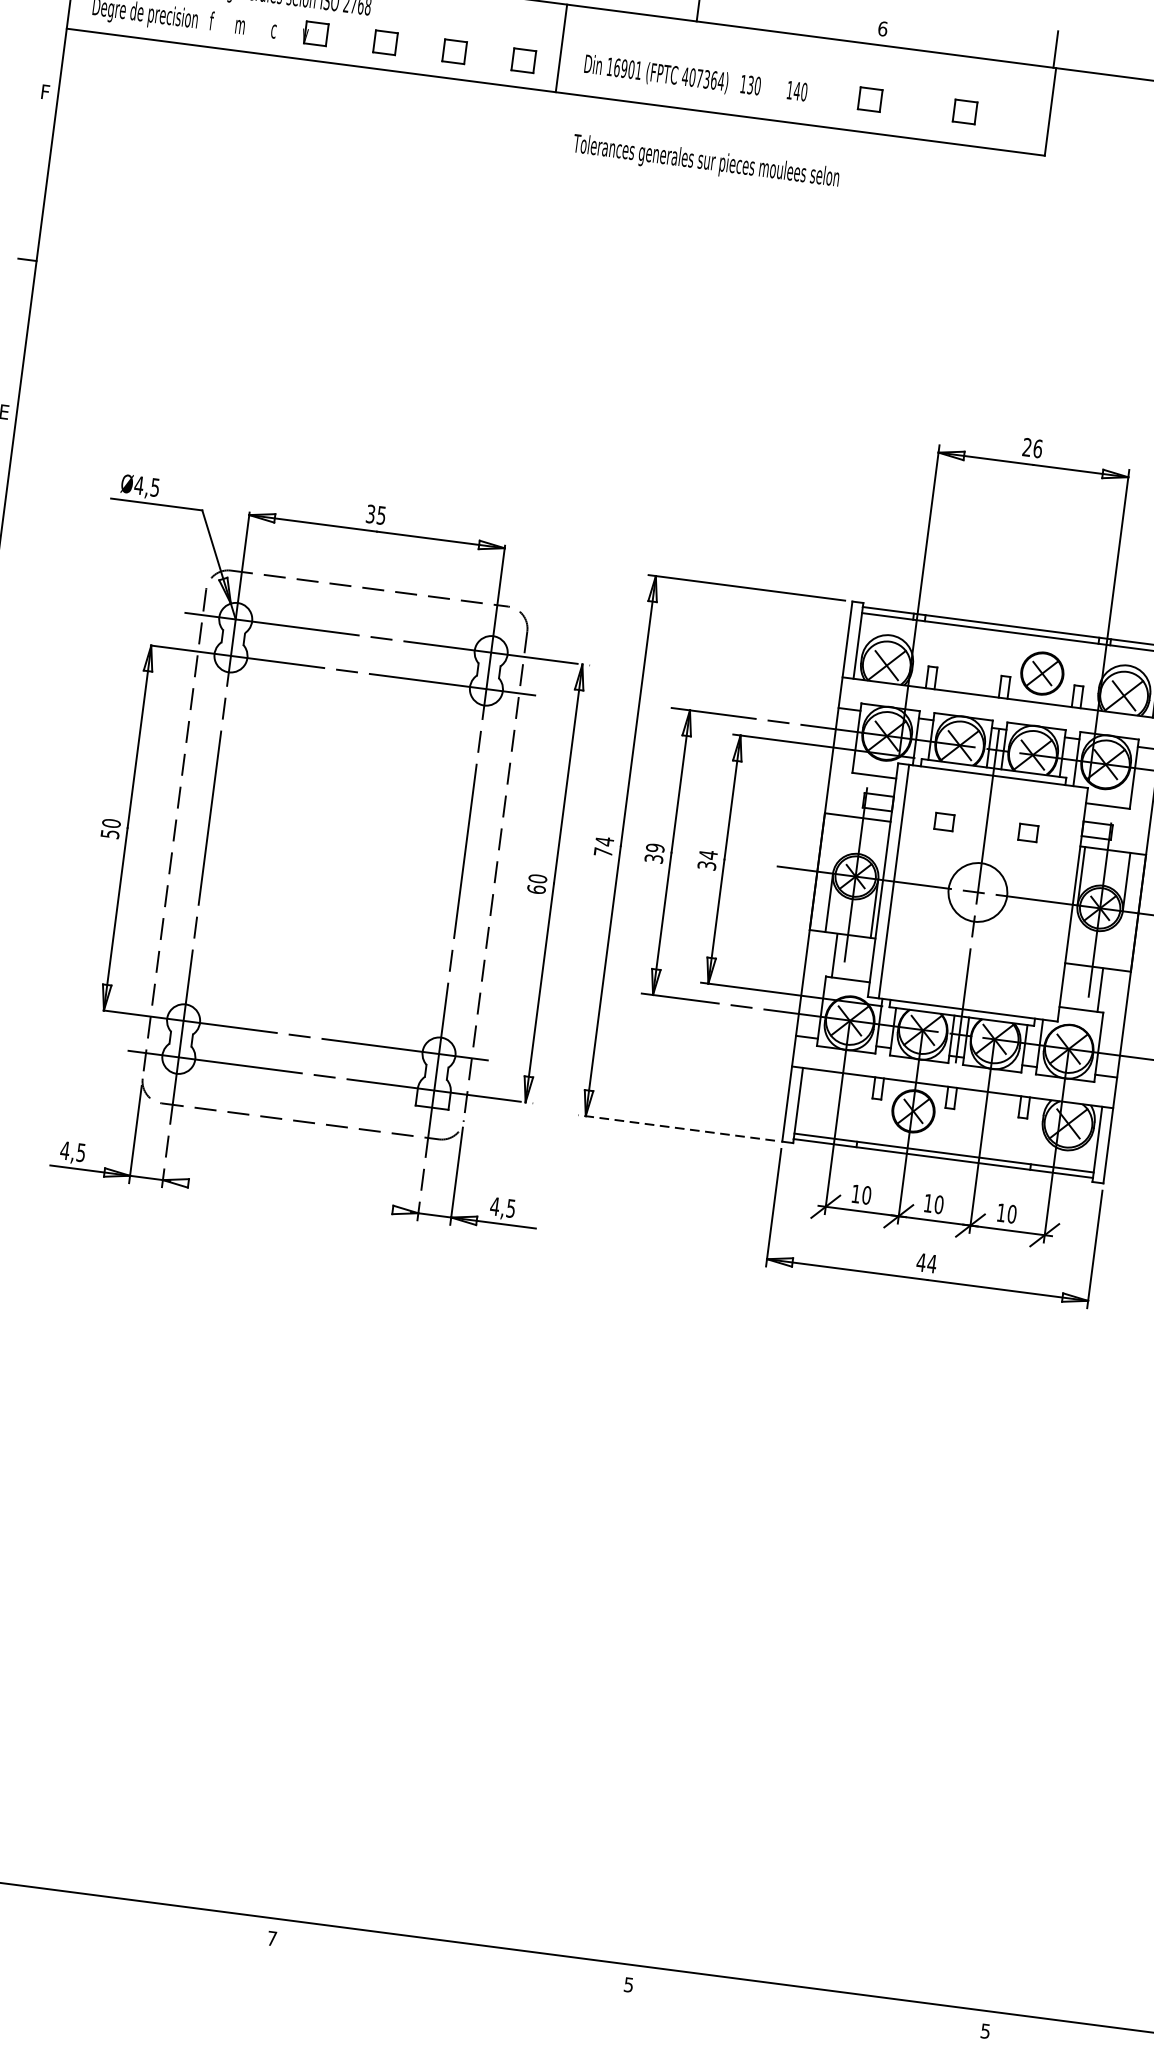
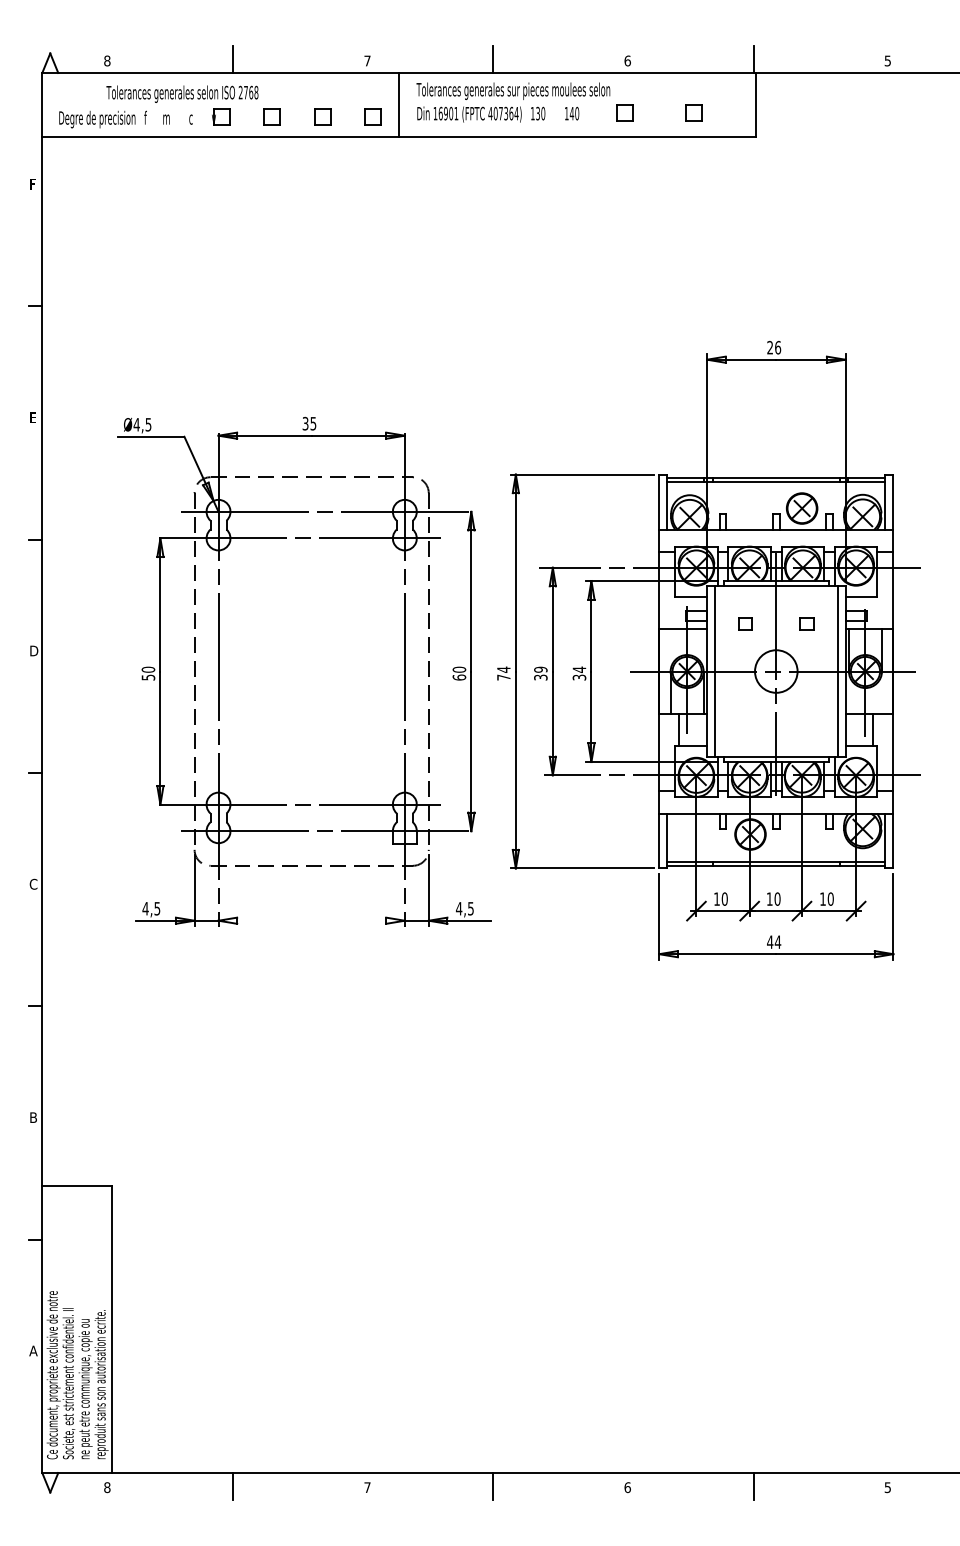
text: (706, 161) -> (513, 90), moved
part: (208, 838) -> (219, 671), moved
line: (1061, 903) -> (837, 671), added
line: (677, 1128) -> (582, 868), dashed -> solid
line: (88, 1913) -> (233, 1486), added
line: (445, 1959) -> (493, 1486), added
text: (628, 1984) -> (627, 1487), 5 -> 6
line: (801, 2005) -> (753, 1486), added

